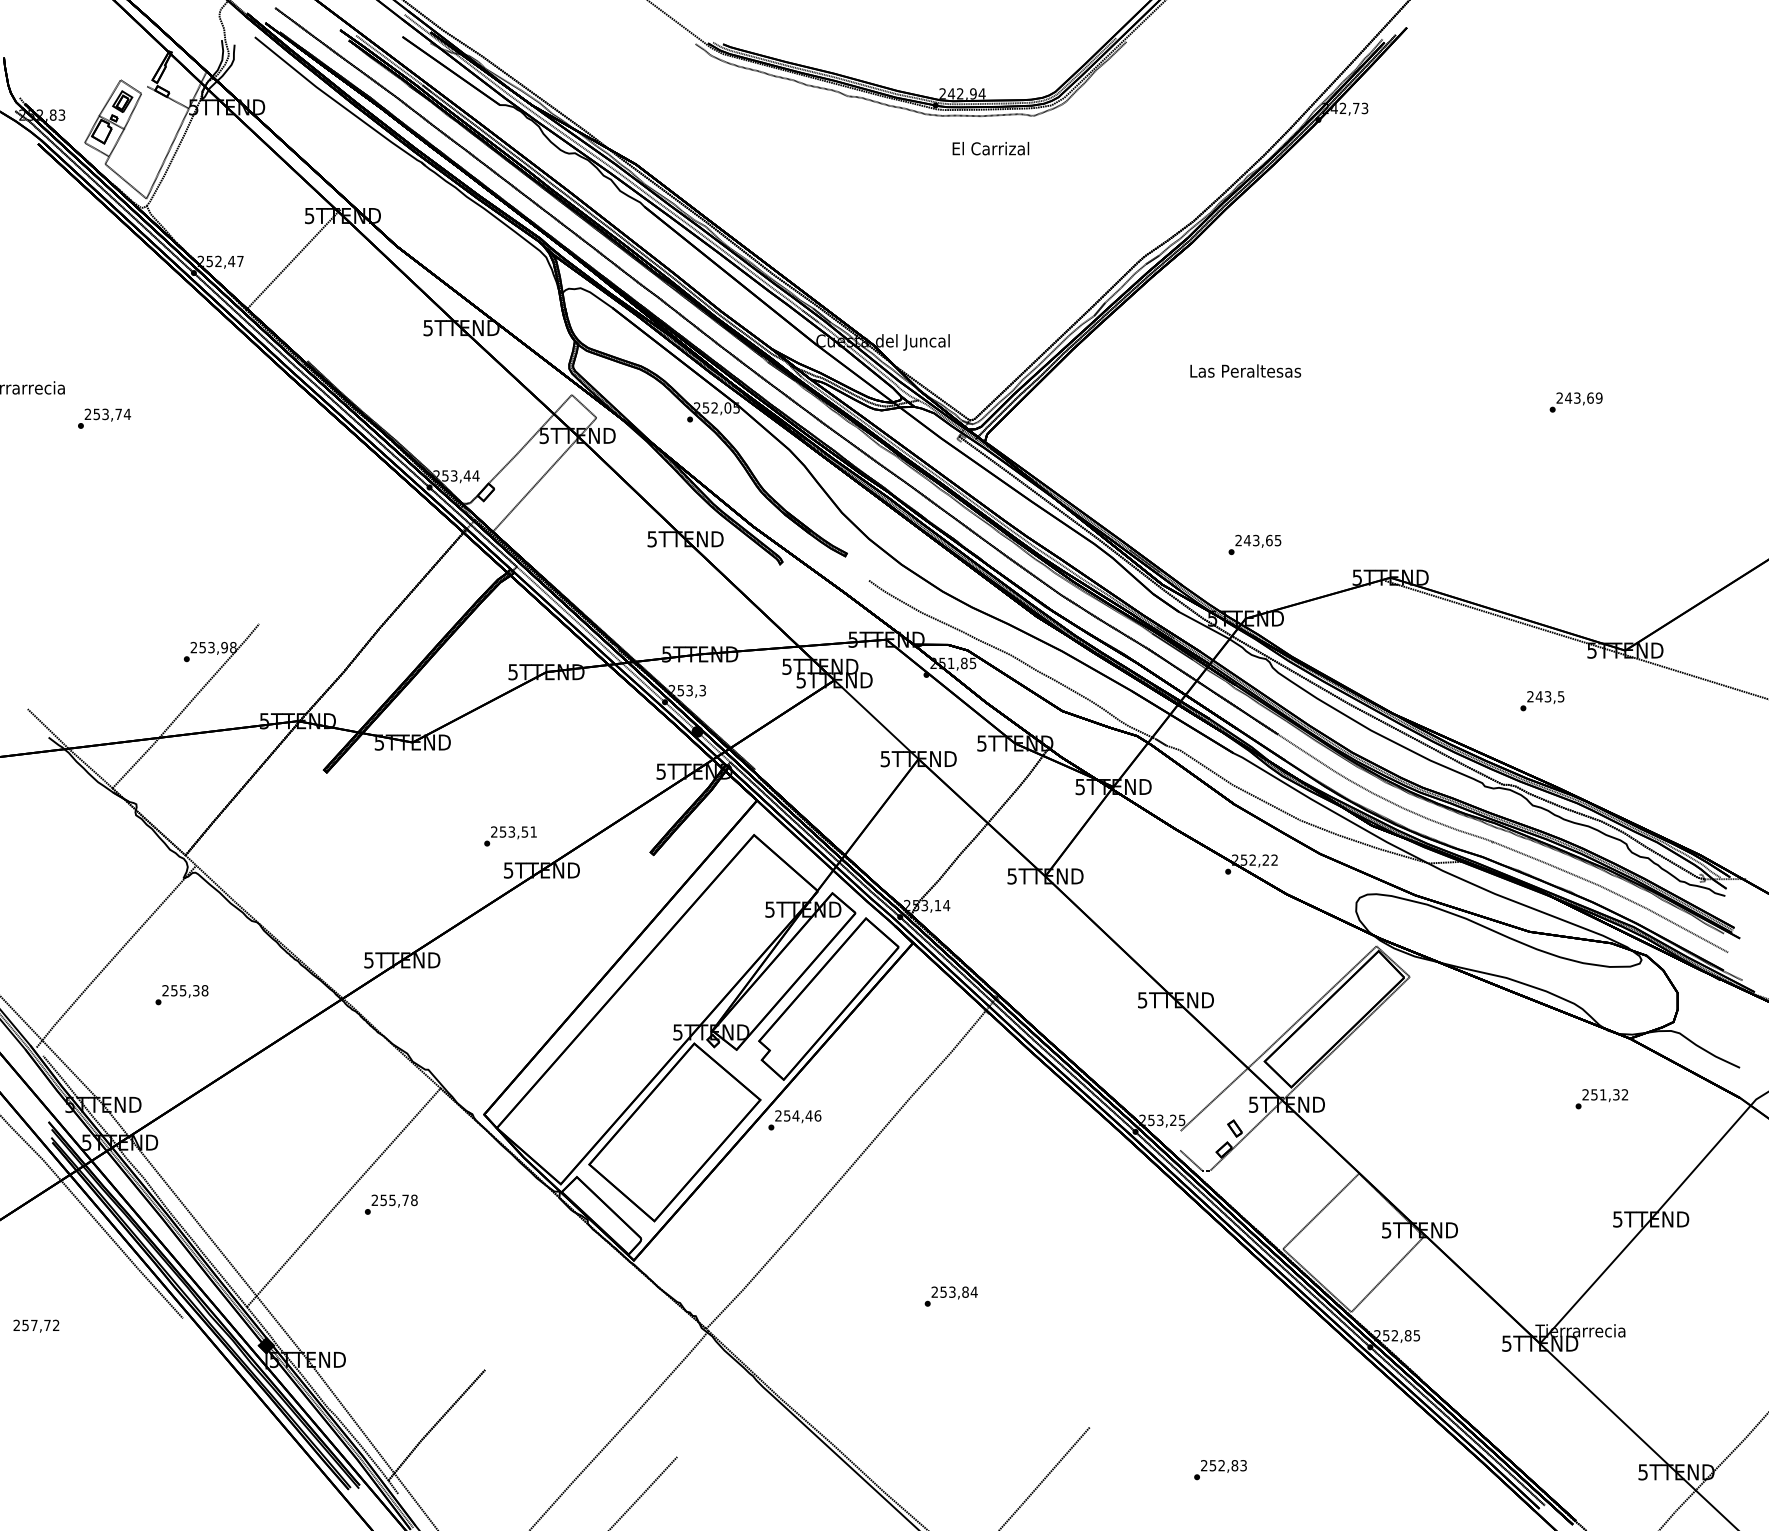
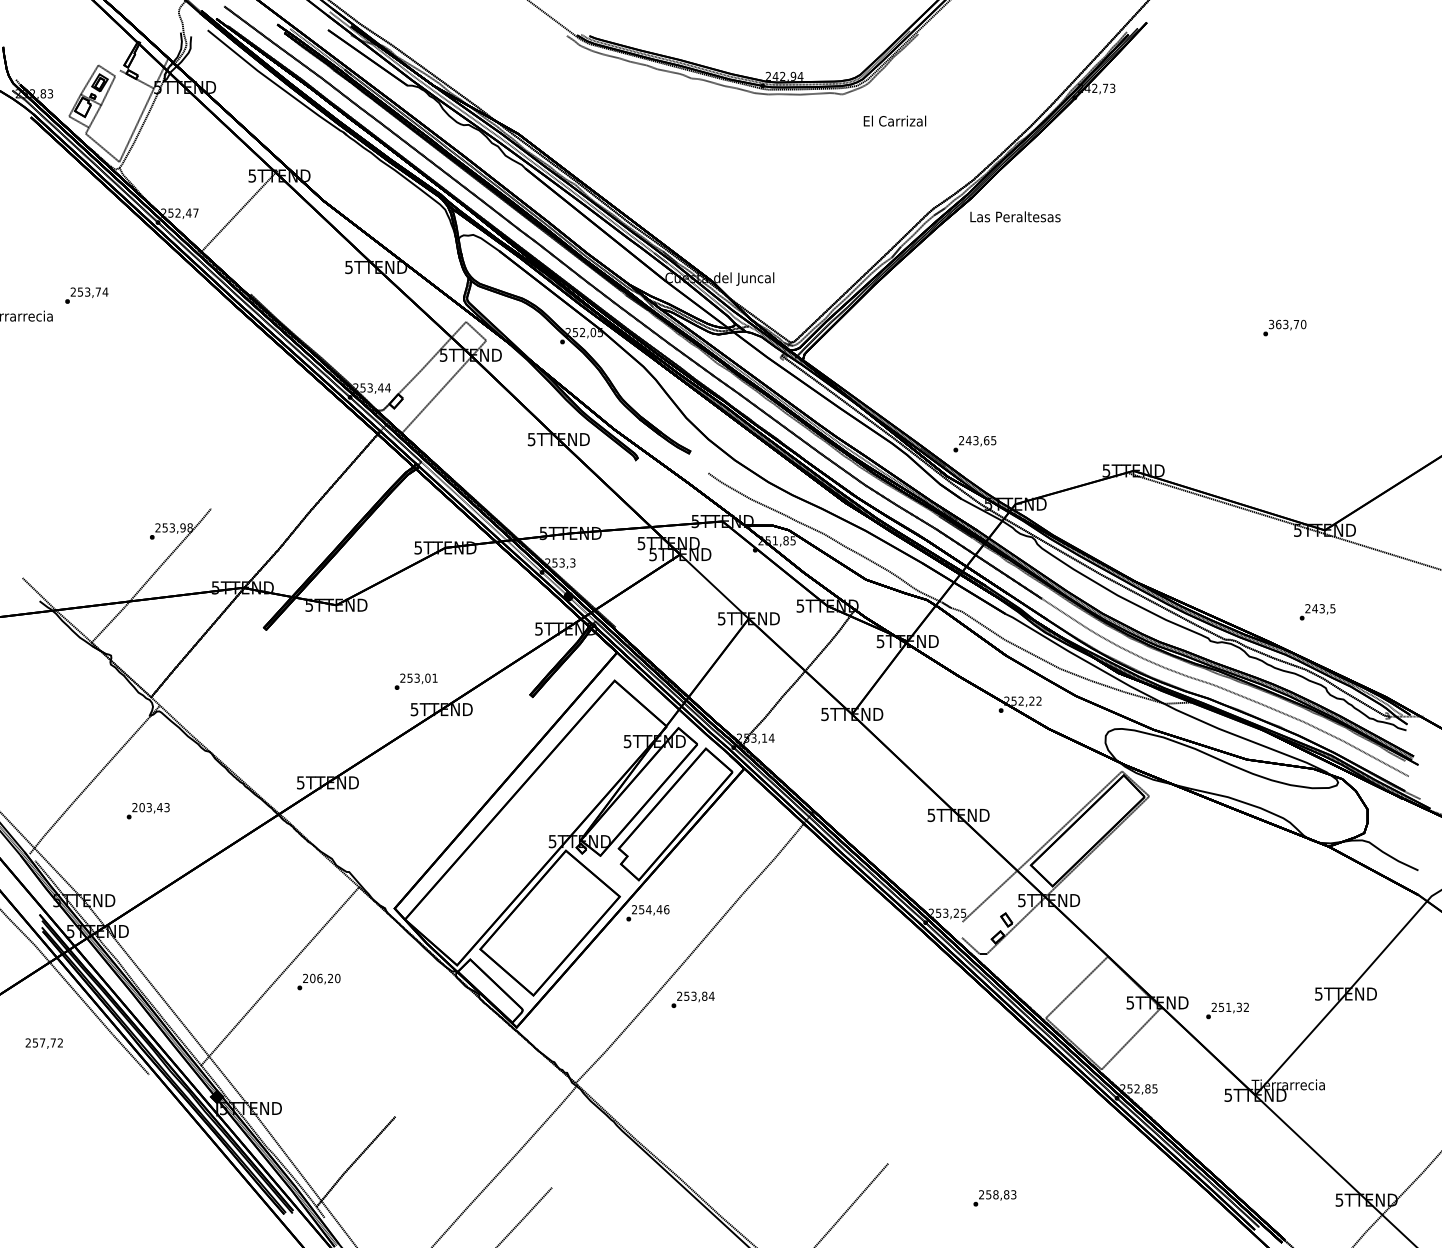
text: (990, 148) -> (894, 121), moved
text: (1245, 370) -> (1015, 216), moved
text: (1579, 397) -> (1287, 324), 243,69 -> 363,70
text: (104, 418) -> (86, 295), moved
text: (1254, 544) -> (974, 443), moved
text: (1542, 701) -> (1317, 612), moved
text: (524, 831) -> (427, 677), 253,51 -> 253,01
text: (189, 990) -> (154, 807), 255,38 -> 203,43
text: (1601, 1099) -> (1227, 1011), moved
text: (398, 1200) -> (324, 978), 255,78 -> 206,20
text: (950, 1296) -> (692, 999), moved
text: (36, 1325) -> (44, 1043), moved
text: (1221, 1465) -> (995, 1194), 252,83 -> 258,83

